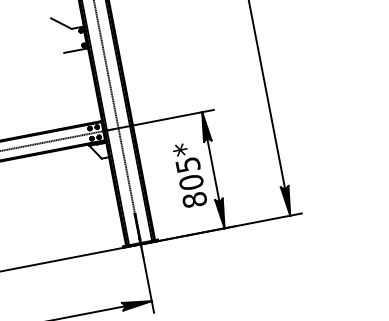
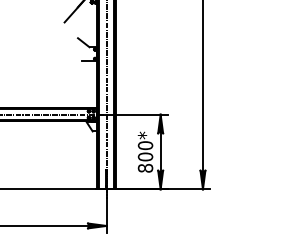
text: (187, 164) -> (145, 145), 805* -> 800*

